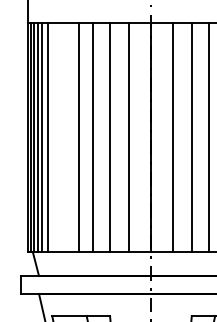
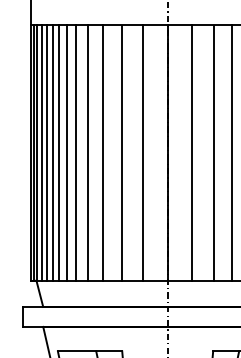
line: (53, 137) -> (59, 152), added
line: (59, 137) -> (66, 152), added
line: (68, 137) -> (76, 152), added

